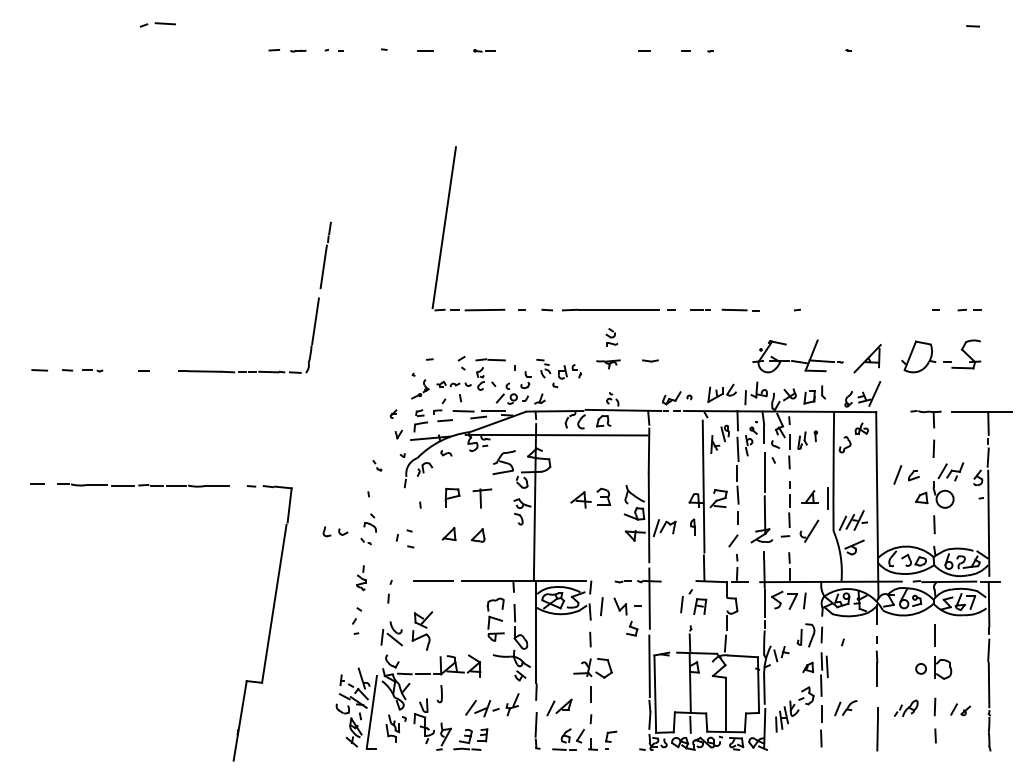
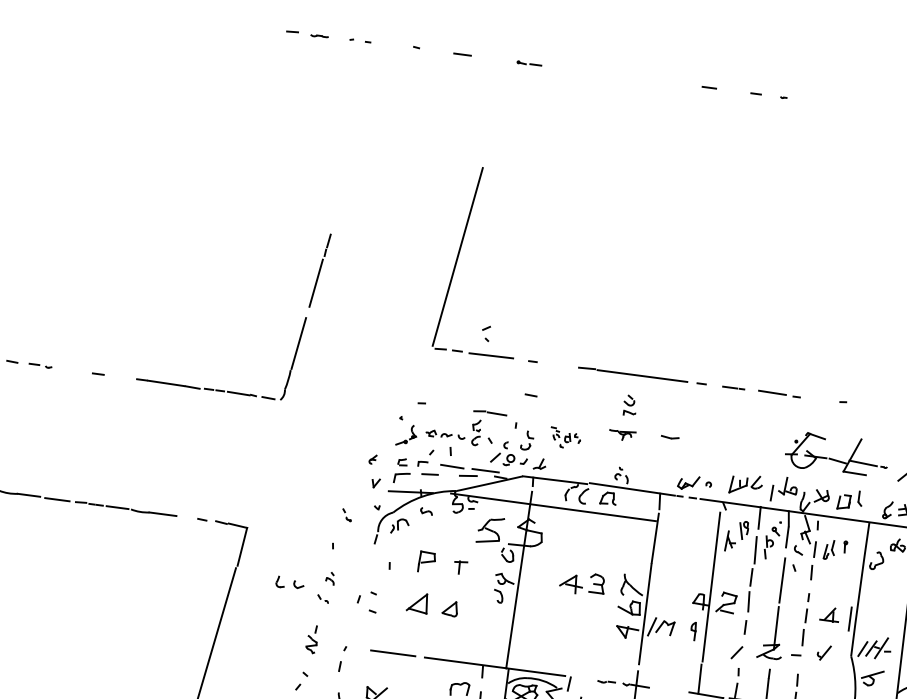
line: (546, 309) -> (530, 394), moved
part: (461, 363) -> (485, 333), moved
part: (558, 373) -> (564, 438), size x0.6
part: (482, 498) -> (460, 567), size x0.6
part: (369, 522) -> (329, 577), size x0.6
part: (809, 530) -> (824, 652), size x0.6
part: (448, 533) -> (417, 602), size x1.4

